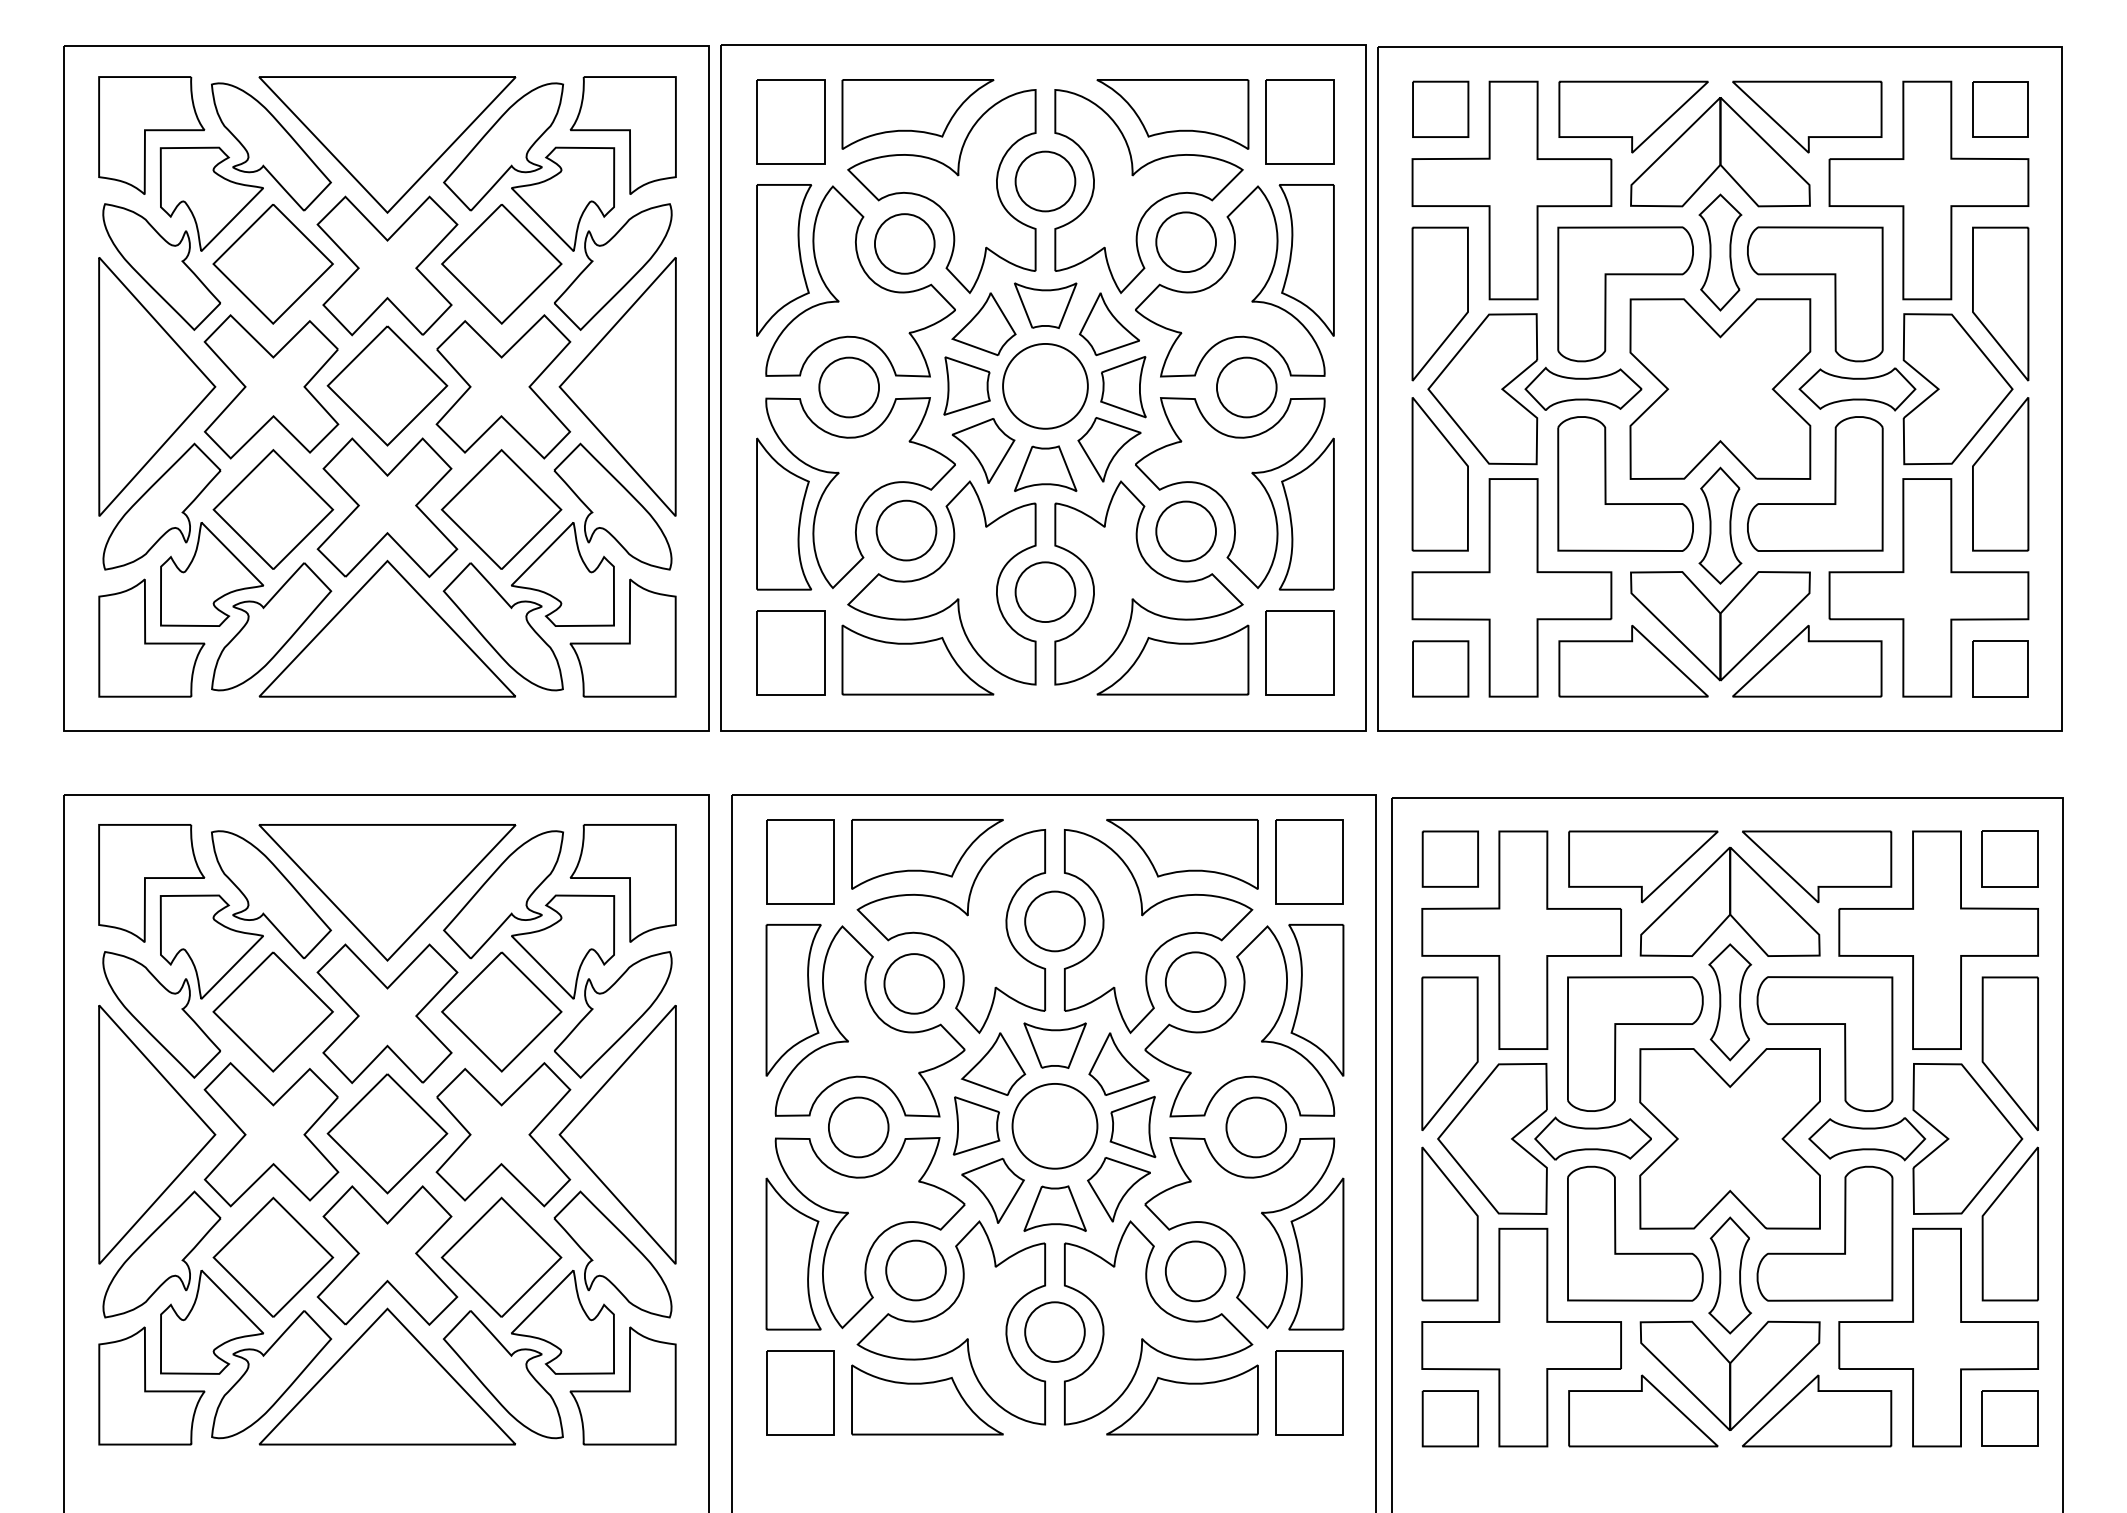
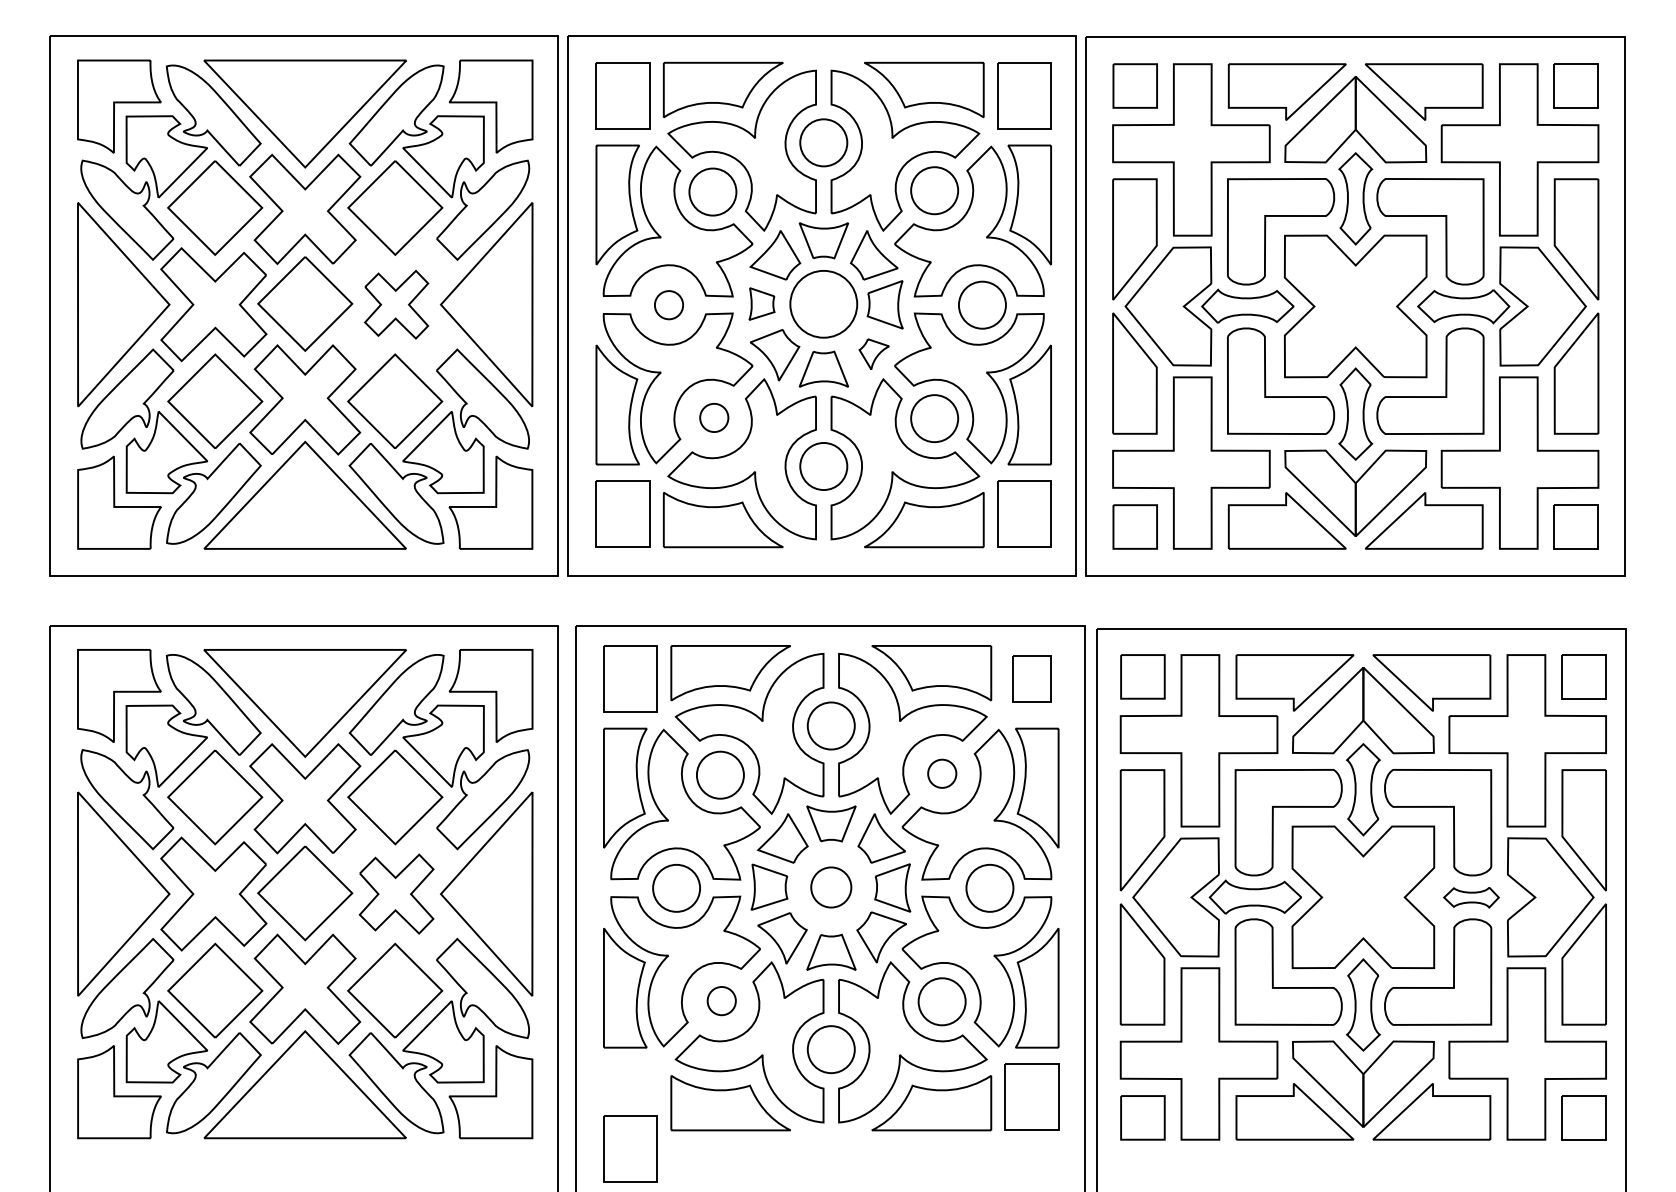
part: (966, 385) -> (761, 303), size x0.7
part: (503, 386) -> (396, 304), size x0.6
part: (848, 387) -> (668, 305), size x0.6
part: (1109, 449) -> (874, 354), size x0.6
part: (906, 530) -> (714, 417), size x0.6
part: (1309, 861) -> (1031, 678), size x0.7
part: (1195, 981) -> (942, 773), size x0.6
part: (1054, 1126) -> (830, 887), size x0.6
part: (503, 1134) -> (396, 893), size x0.7
part: (1867, 1139) -> (1471, 897), size x0.6
part: (915, 1270) -> (721, 1001), size x0.6
part: (800, 1392) -> (630, 1148), moved

